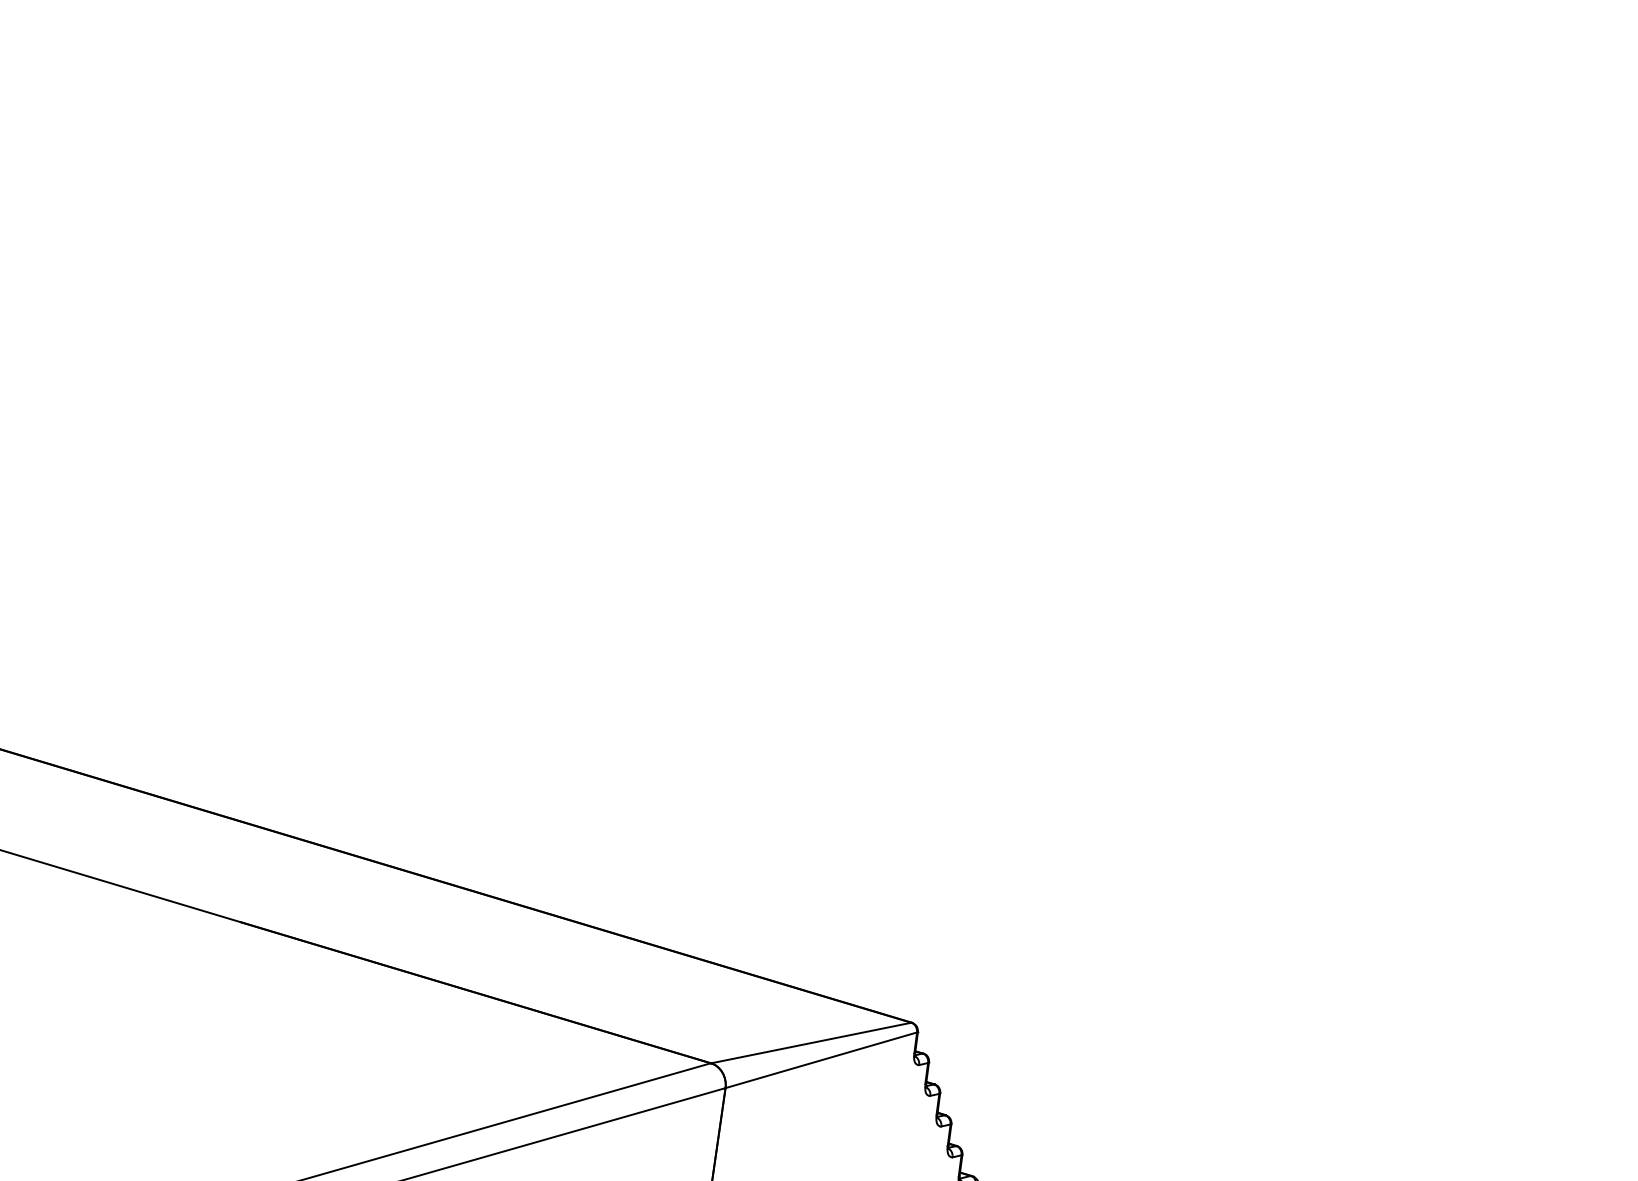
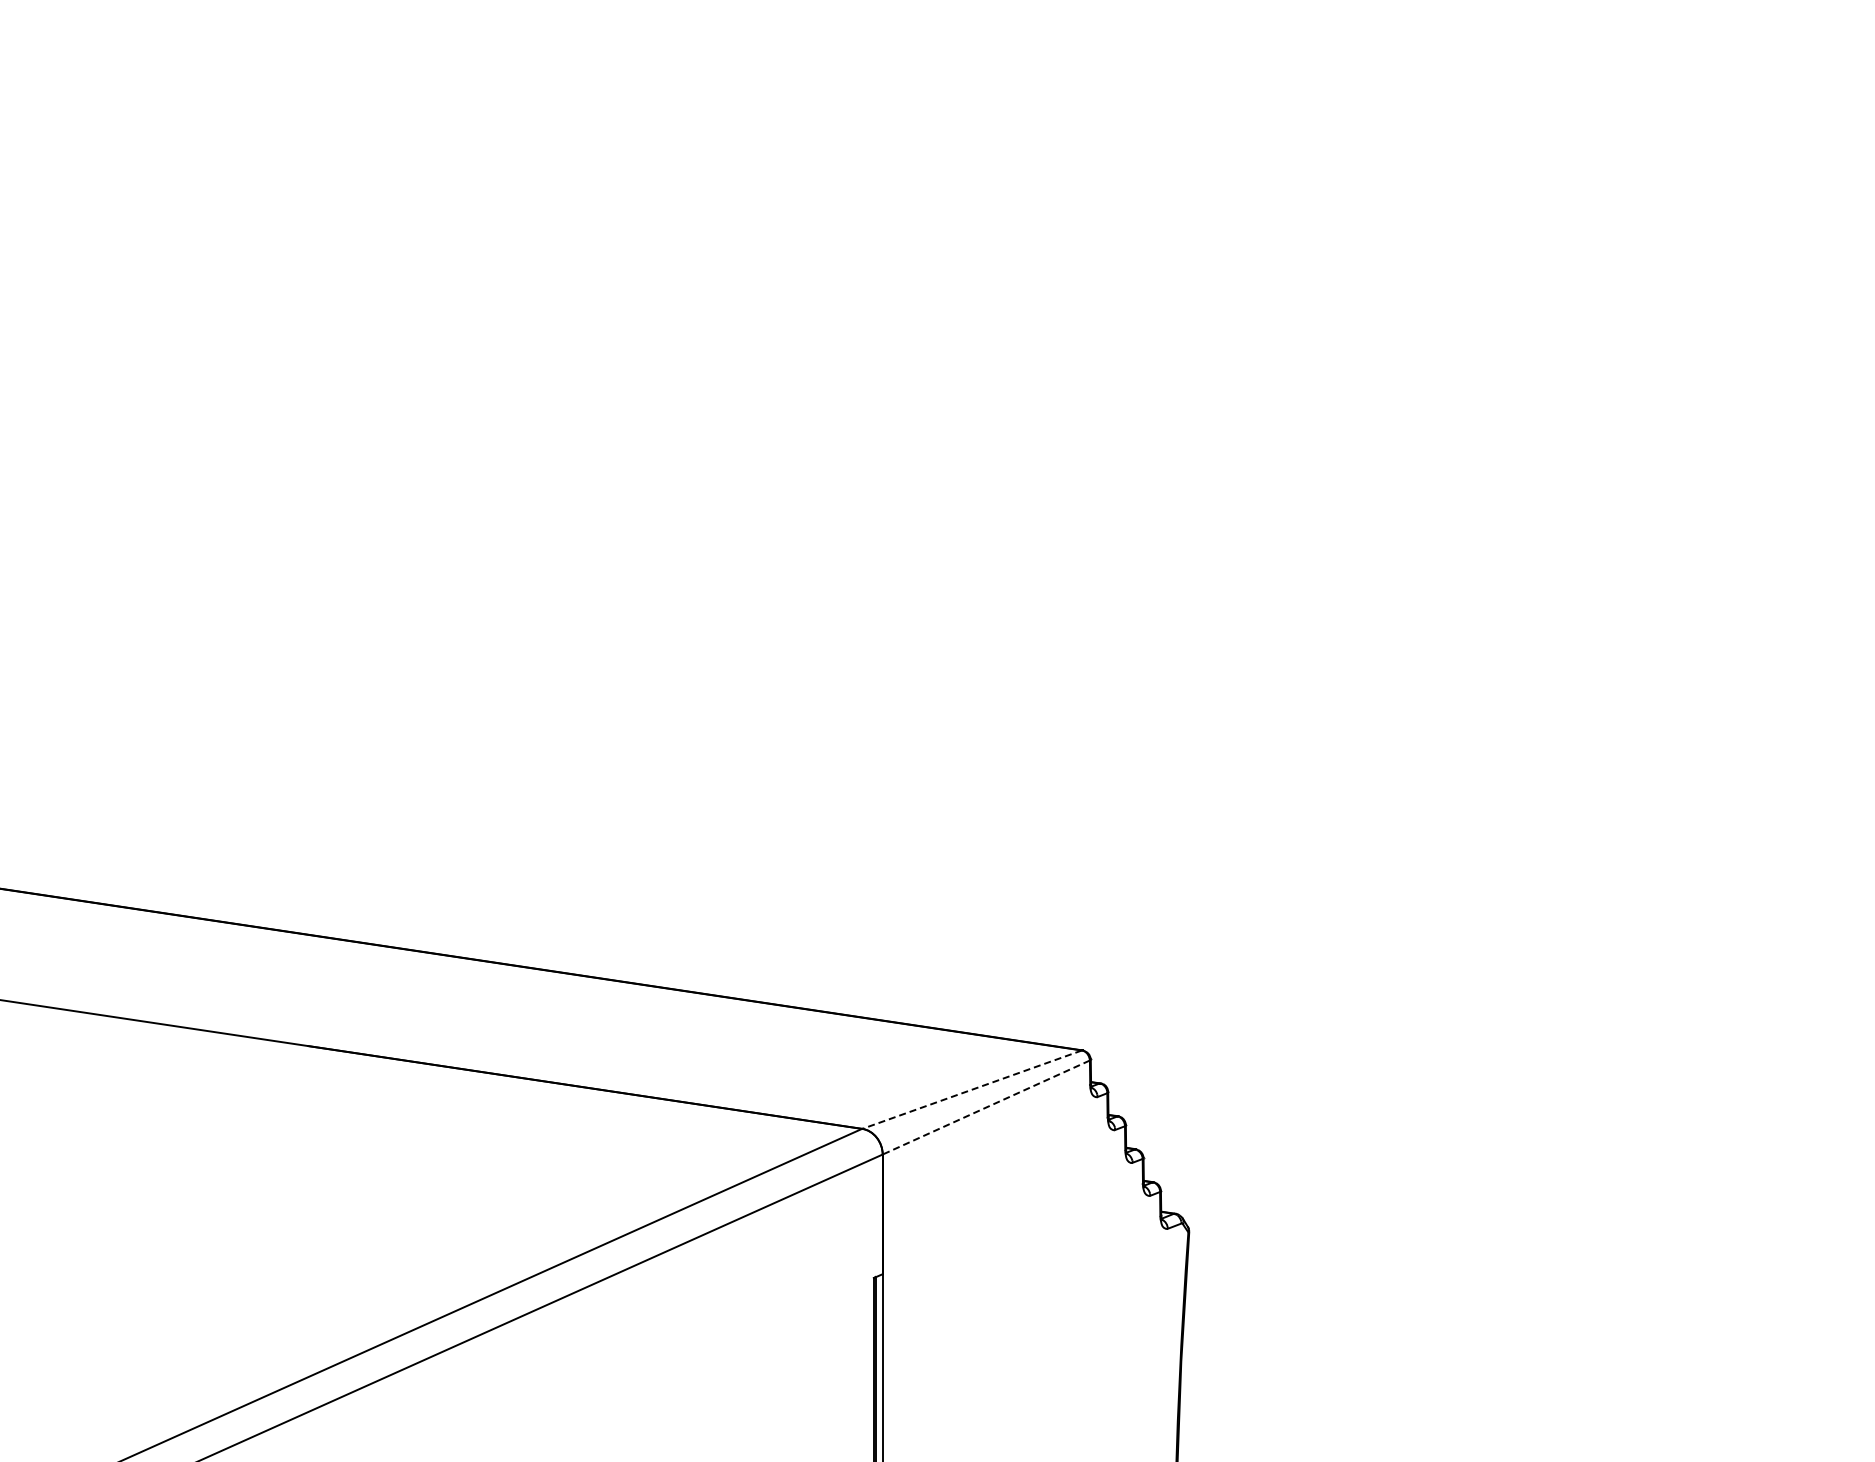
line: (811, 1042) -> (972, 1089), solid -> dashed
line: (821, 1060) -> (986, 1107), solid -> dashed

